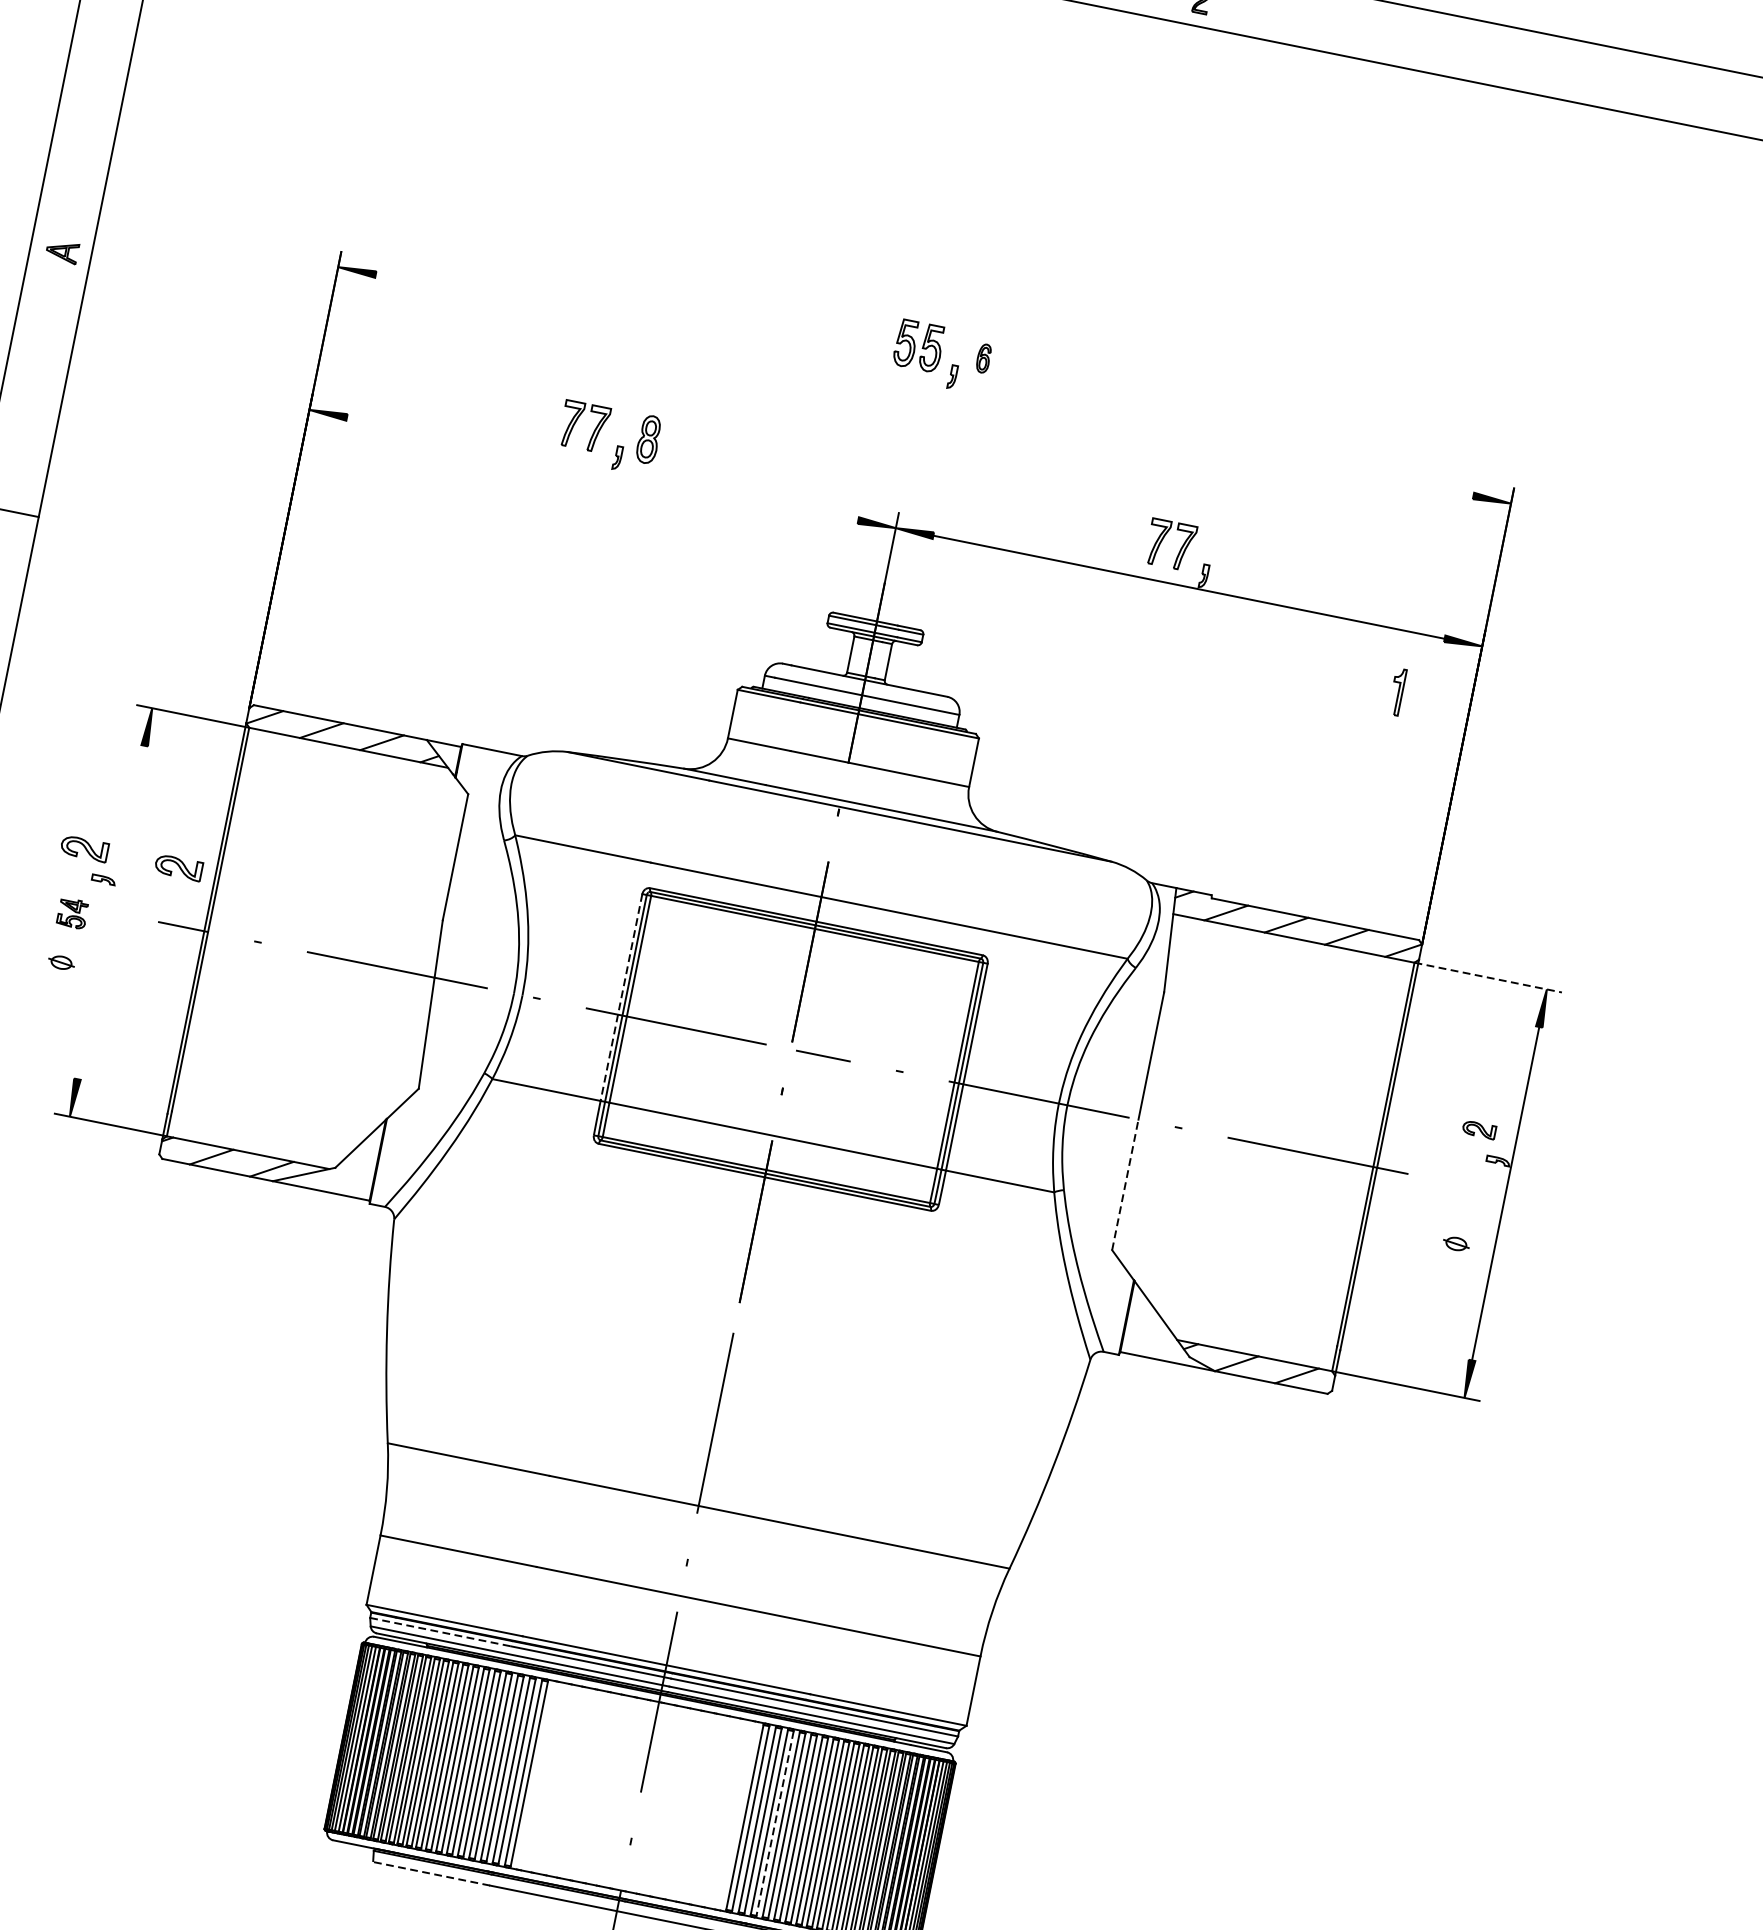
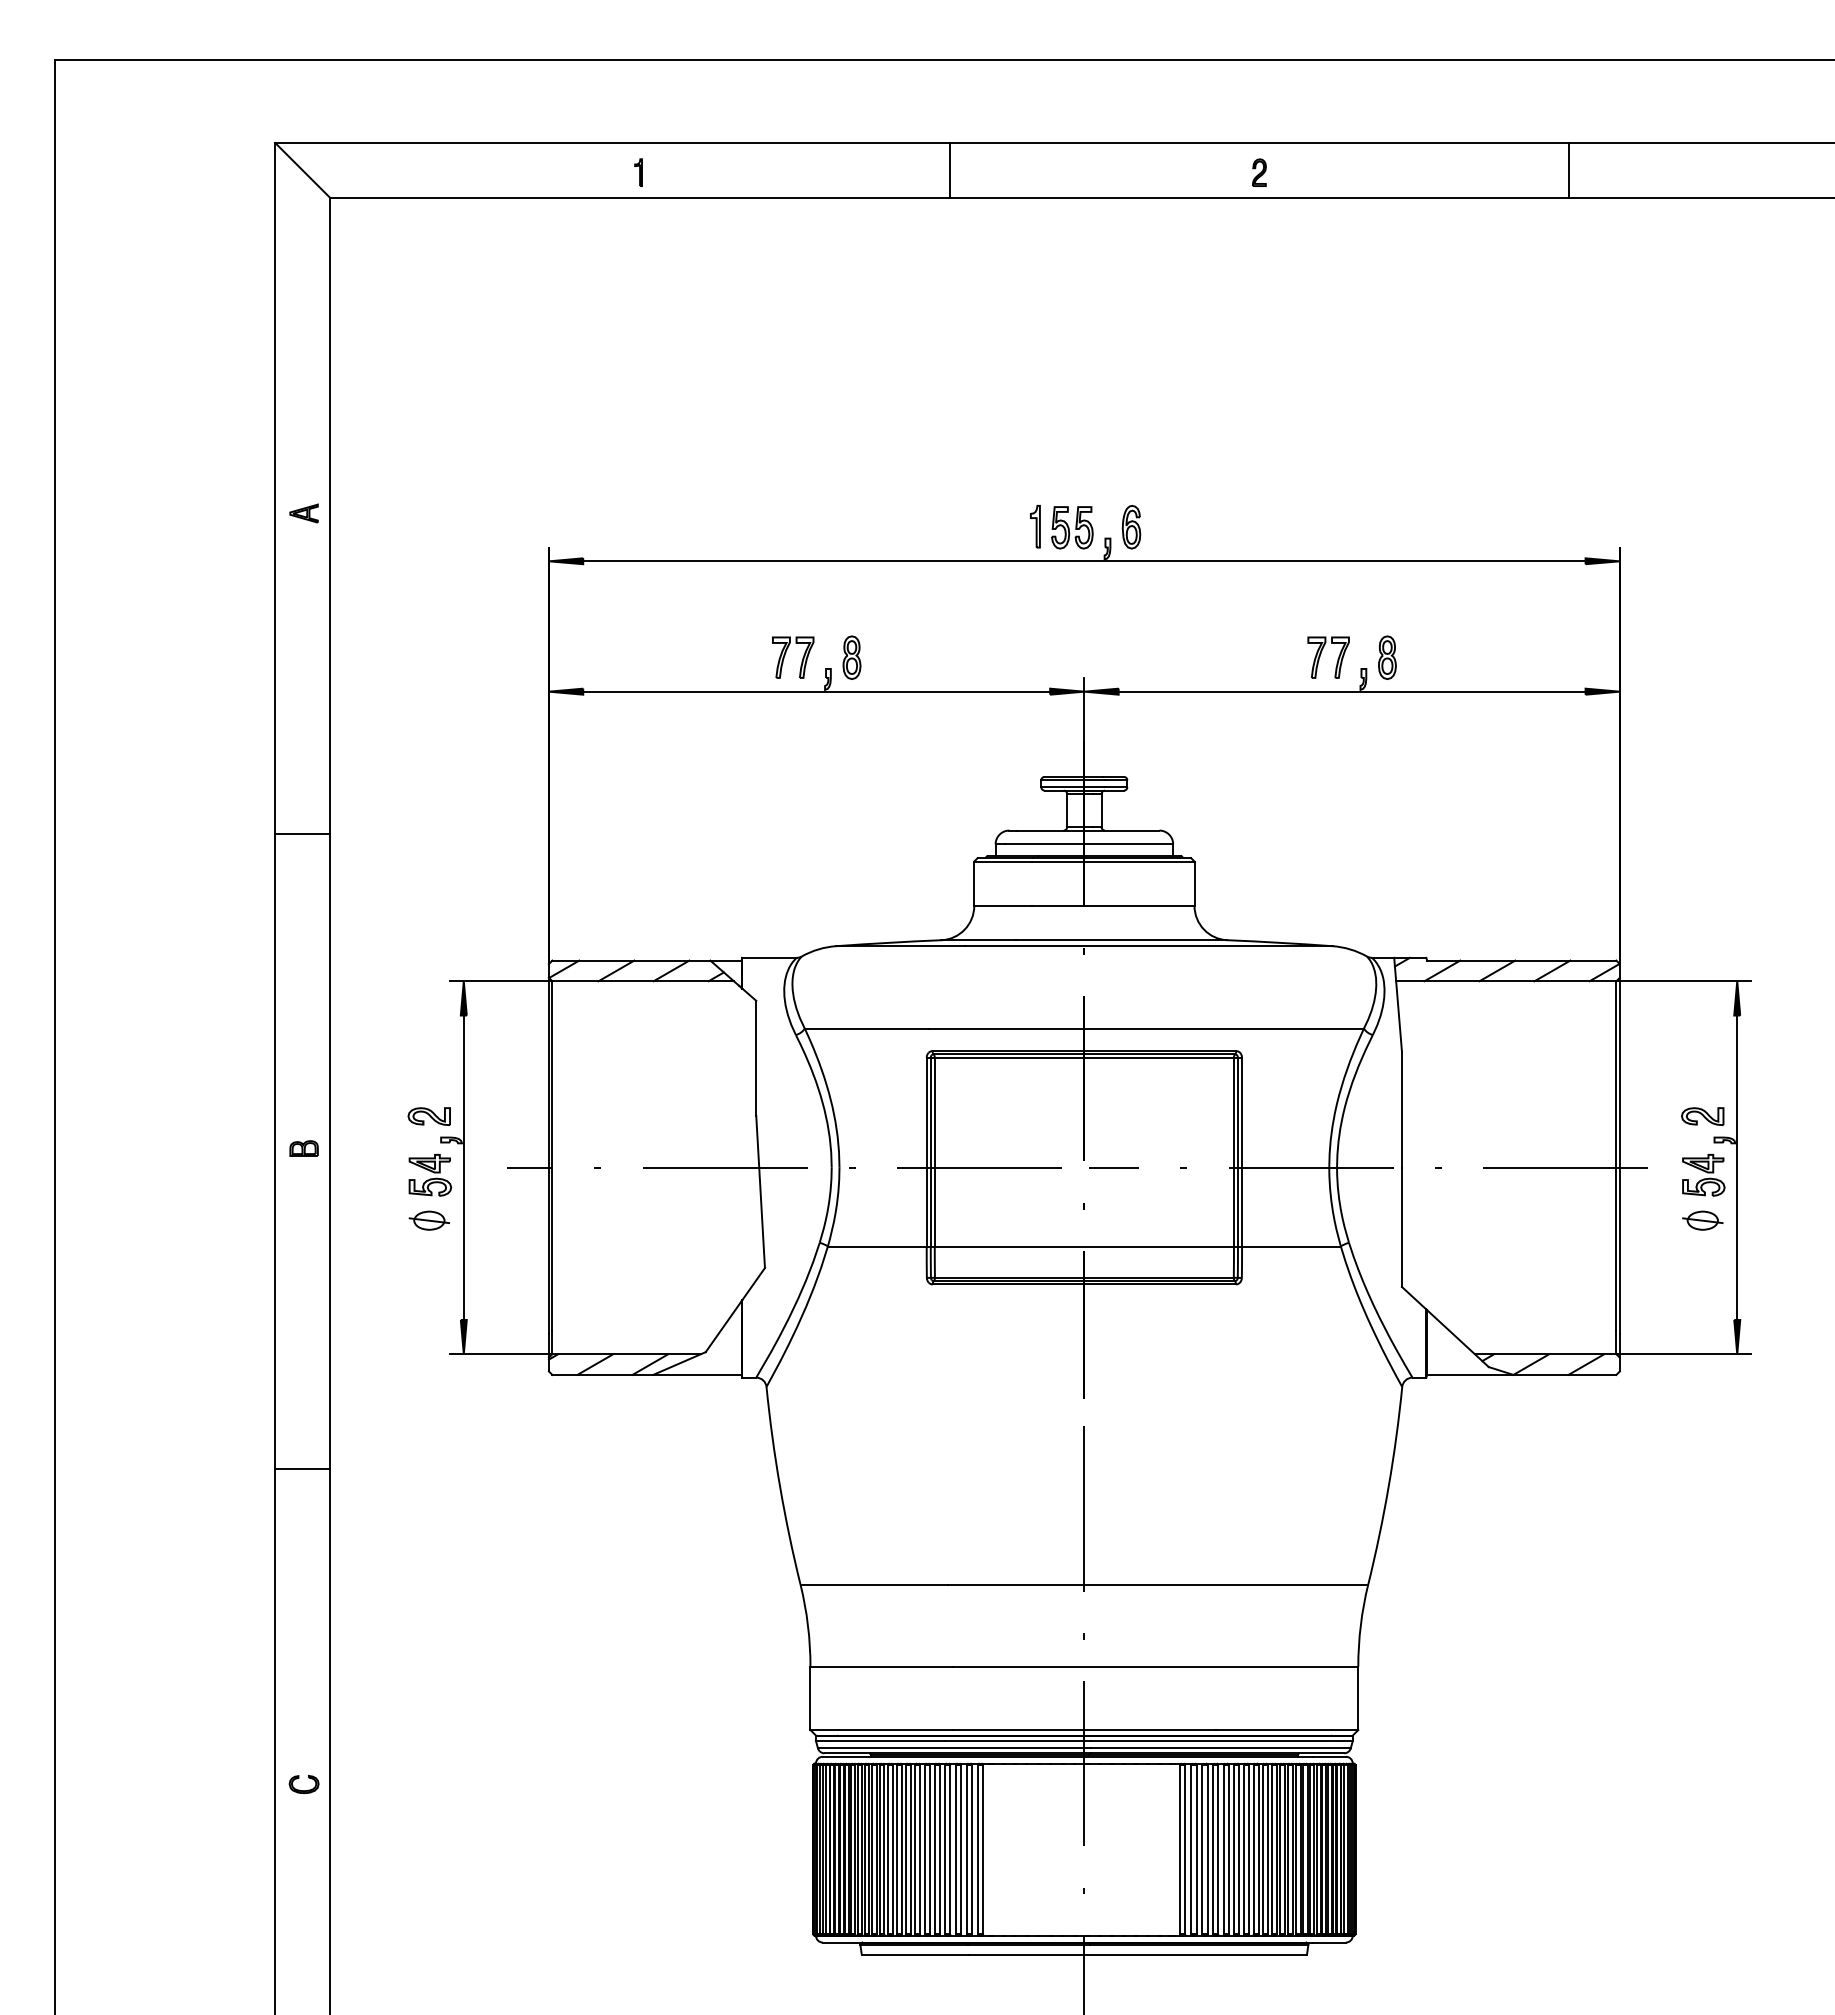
line: (1542, 64) -> (1569, 170), added
part: (61, 251) -> (303, 513), moved
part: (983, 358) -> (1131, 527), size x1.67
line: (924, 385) -> (1084, 561), added
line: (602, 468) -> (816, 691), added
part: (1235, 557) -> (1387, 657), added
part: (1397, 691) -> (1035, 526), moved
part: (177, 867) -> (514, 1116), removed
line: (110, 912) -> (463, 1167), added
part: (72, 913) -> (430, 1175), size x1.67
part: (60, 962) -> (428, 1220), size x1.67
line: (1489, 978) -> (1684, 981), dashed -> solid
line: (621, 997) -> (926, 1152), dashed -> solid
part: (1478, 1129) -> (1702, 1116), size x1.43
line: (1124, 1184) -> (1401, 1227), dashed -> solid
part: (1467, 1194) -> (1703, 1175), added
part: (1456, 1243) -> (1702, 1220), size x1.67
line: (440, 1631) -> (880, 1740), dashed -> solid
line: (774, 1824) -> (1207, 1850), dashed -> solid
line: (430, 1873) -> (914, 1954), dashed -> solid

